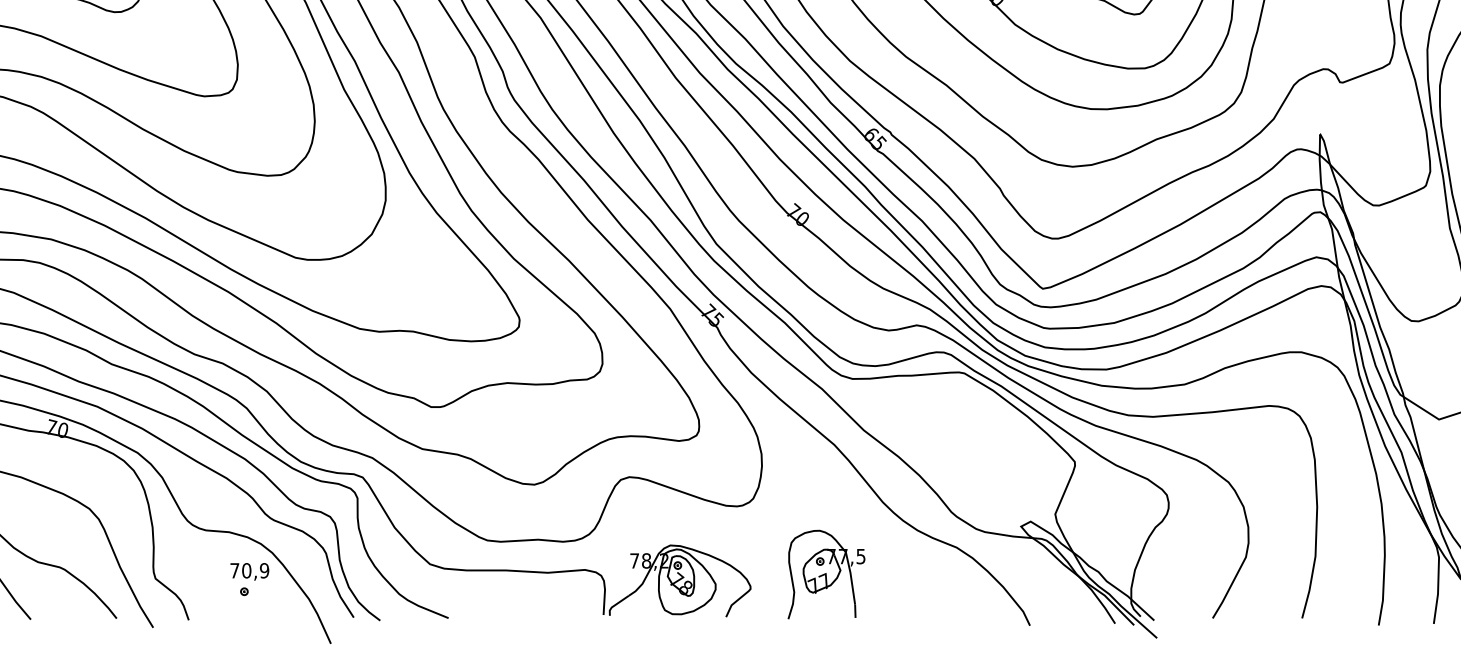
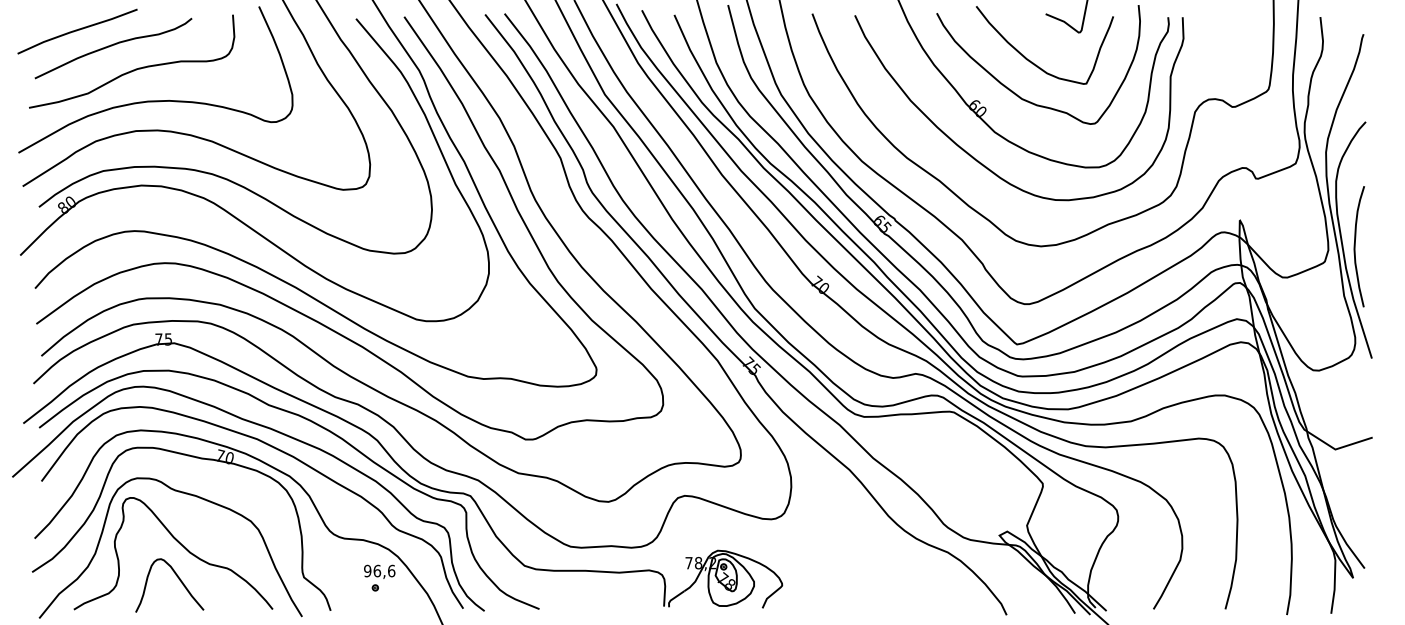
text: (249, 570) -> (379, 570), 70,9 -> 96,6
part: (825, 575) -> (842, 574), removed

